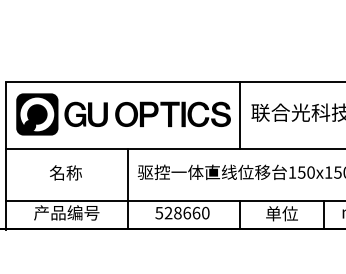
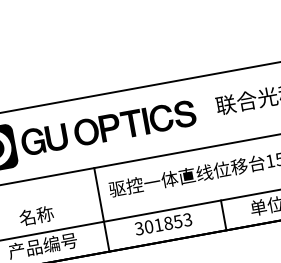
line: (239, 115) -> (204, 111), removed
text: (65, 172) -> (35, 215), moved
text: (182, 212) -> (163, 223), 528660 -> 301853

